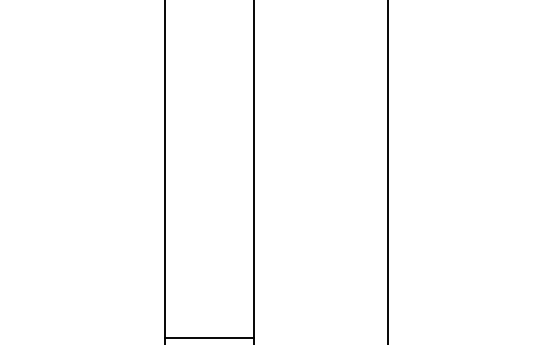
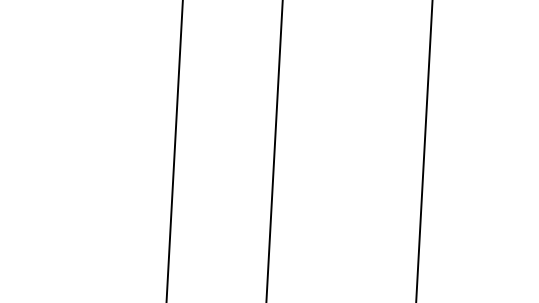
line: (209, 337) -> (217, 278), removed

